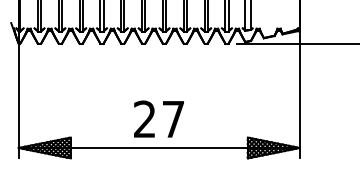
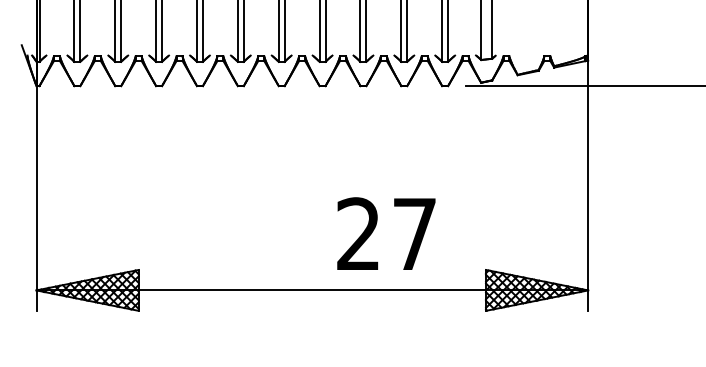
text: (158, 118) -> (385, 232), moved

